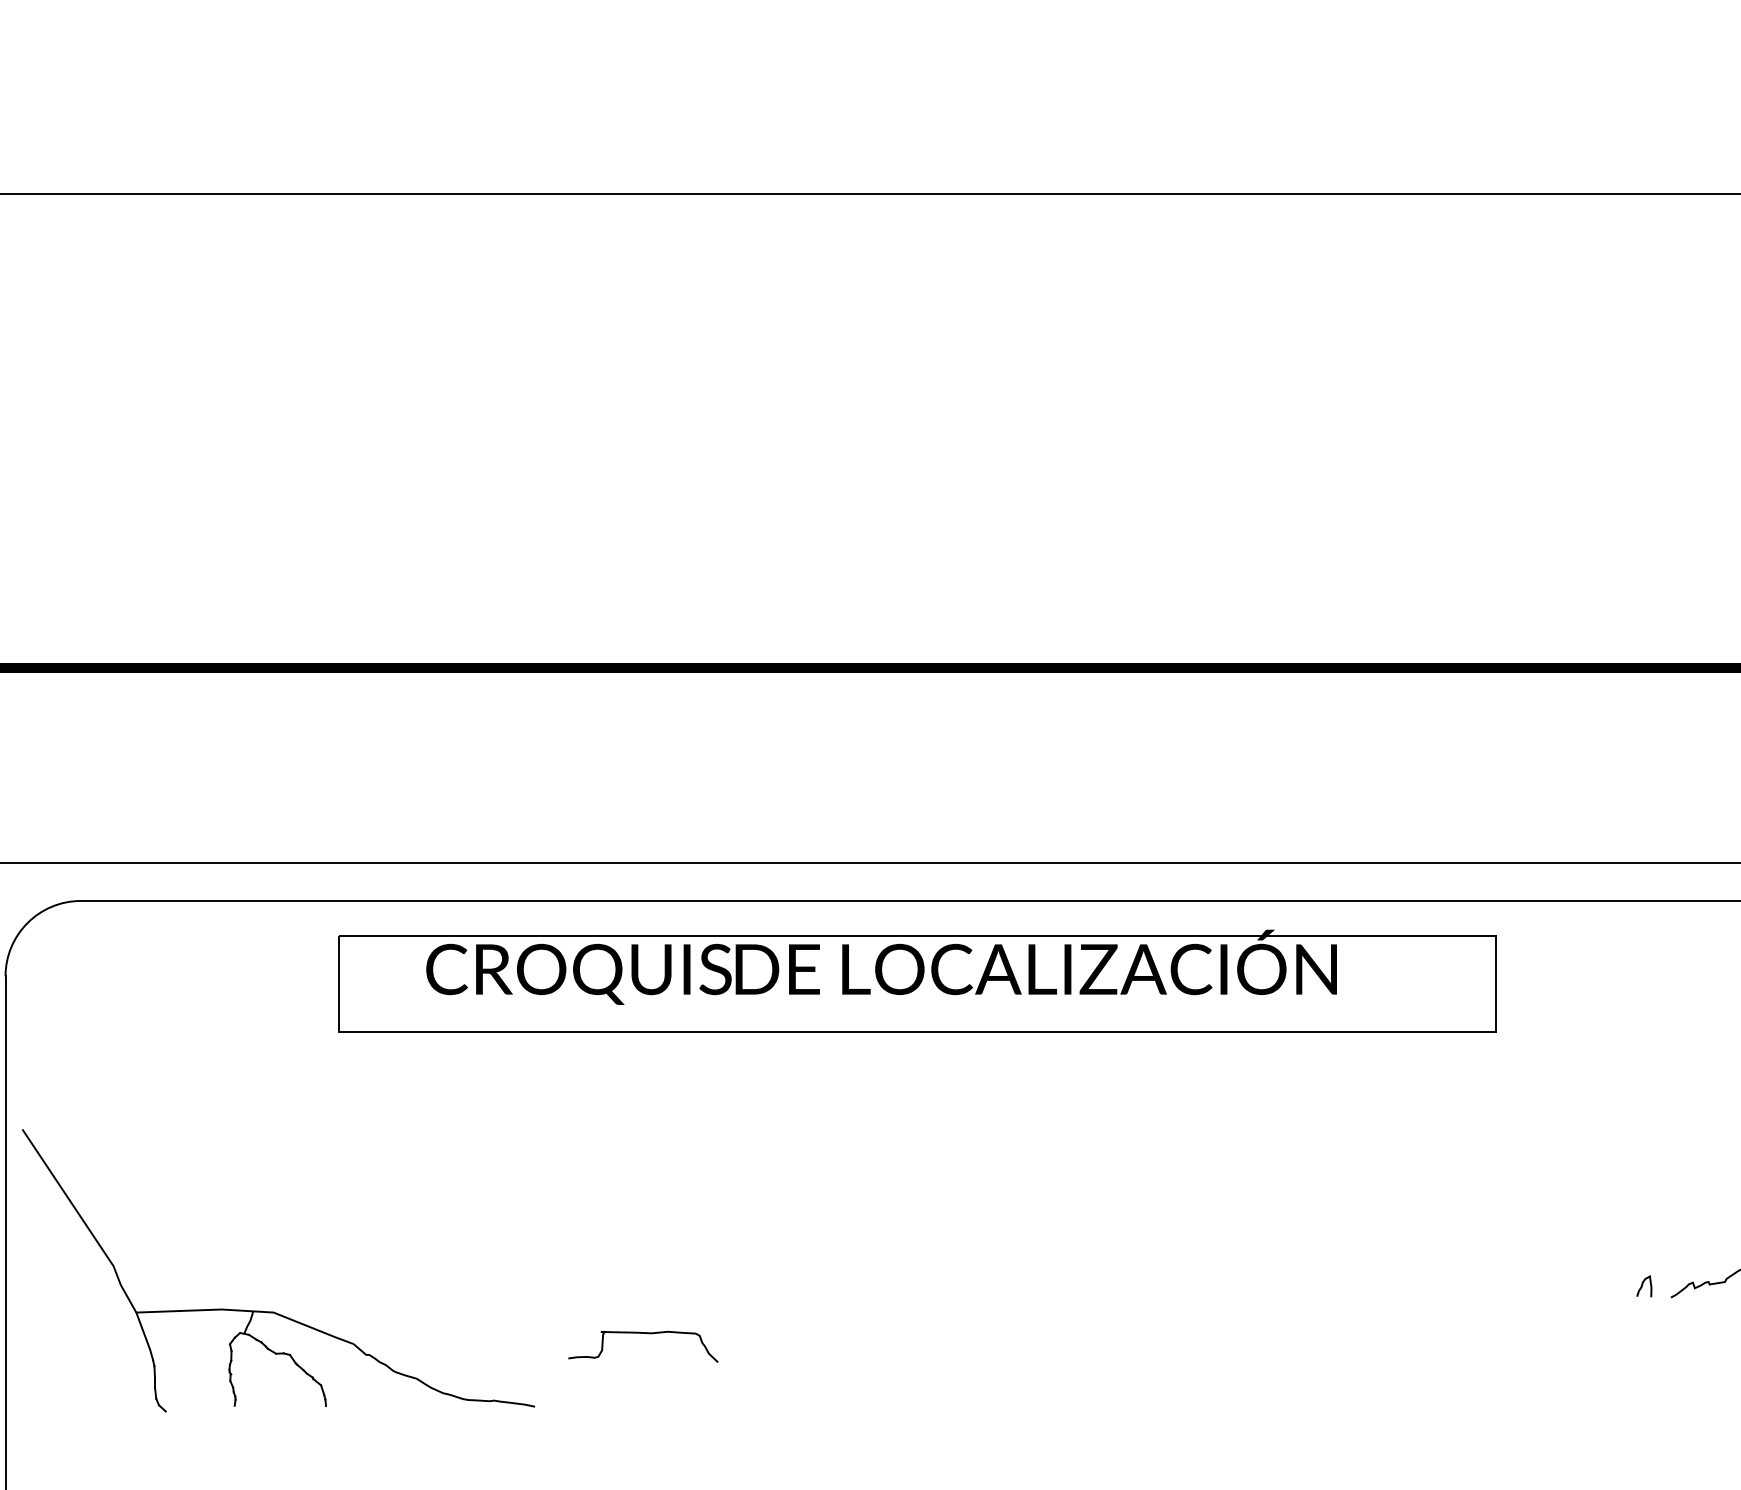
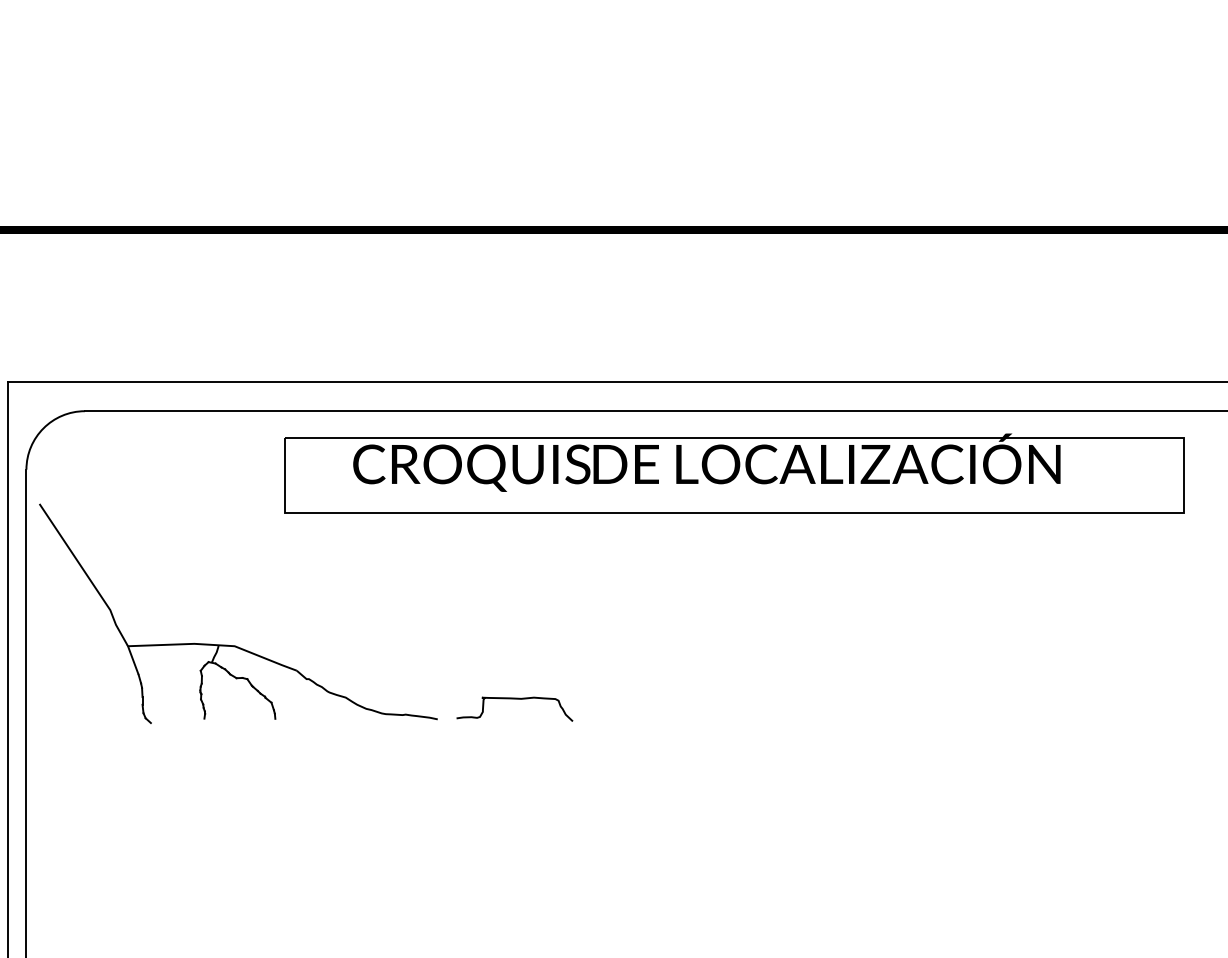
part: (274, 1311) -> (235, 645), moved
curve: (643, 1333) -> (514, 698), moved

